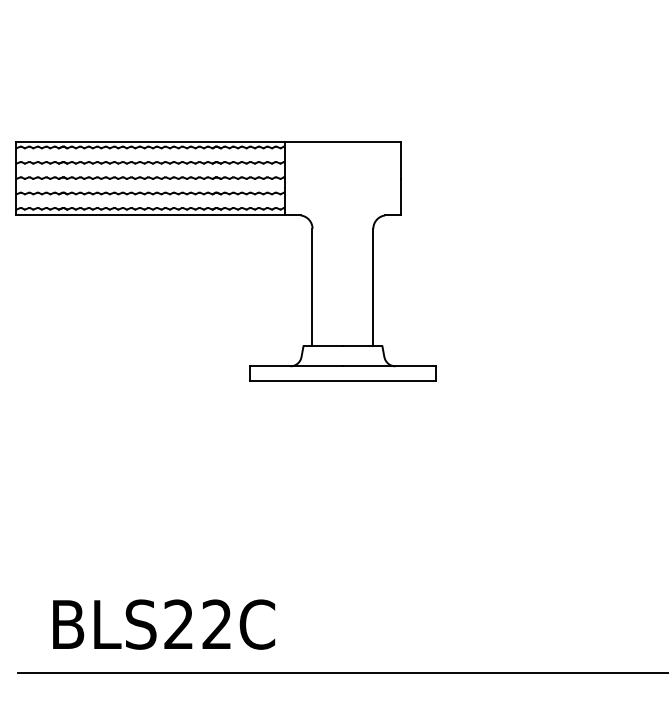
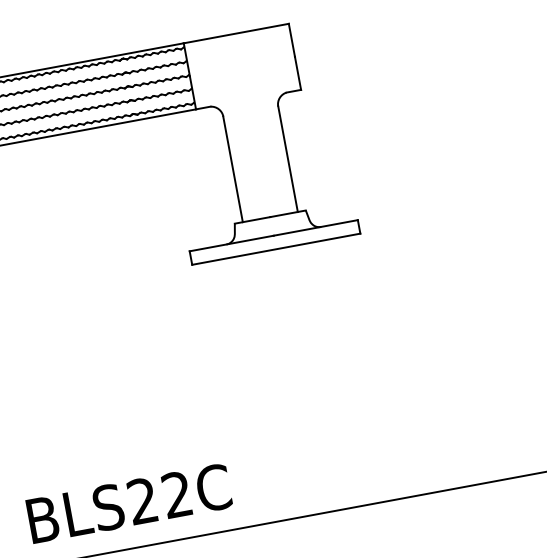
text: (164, 624) -> (129, 503), moved

